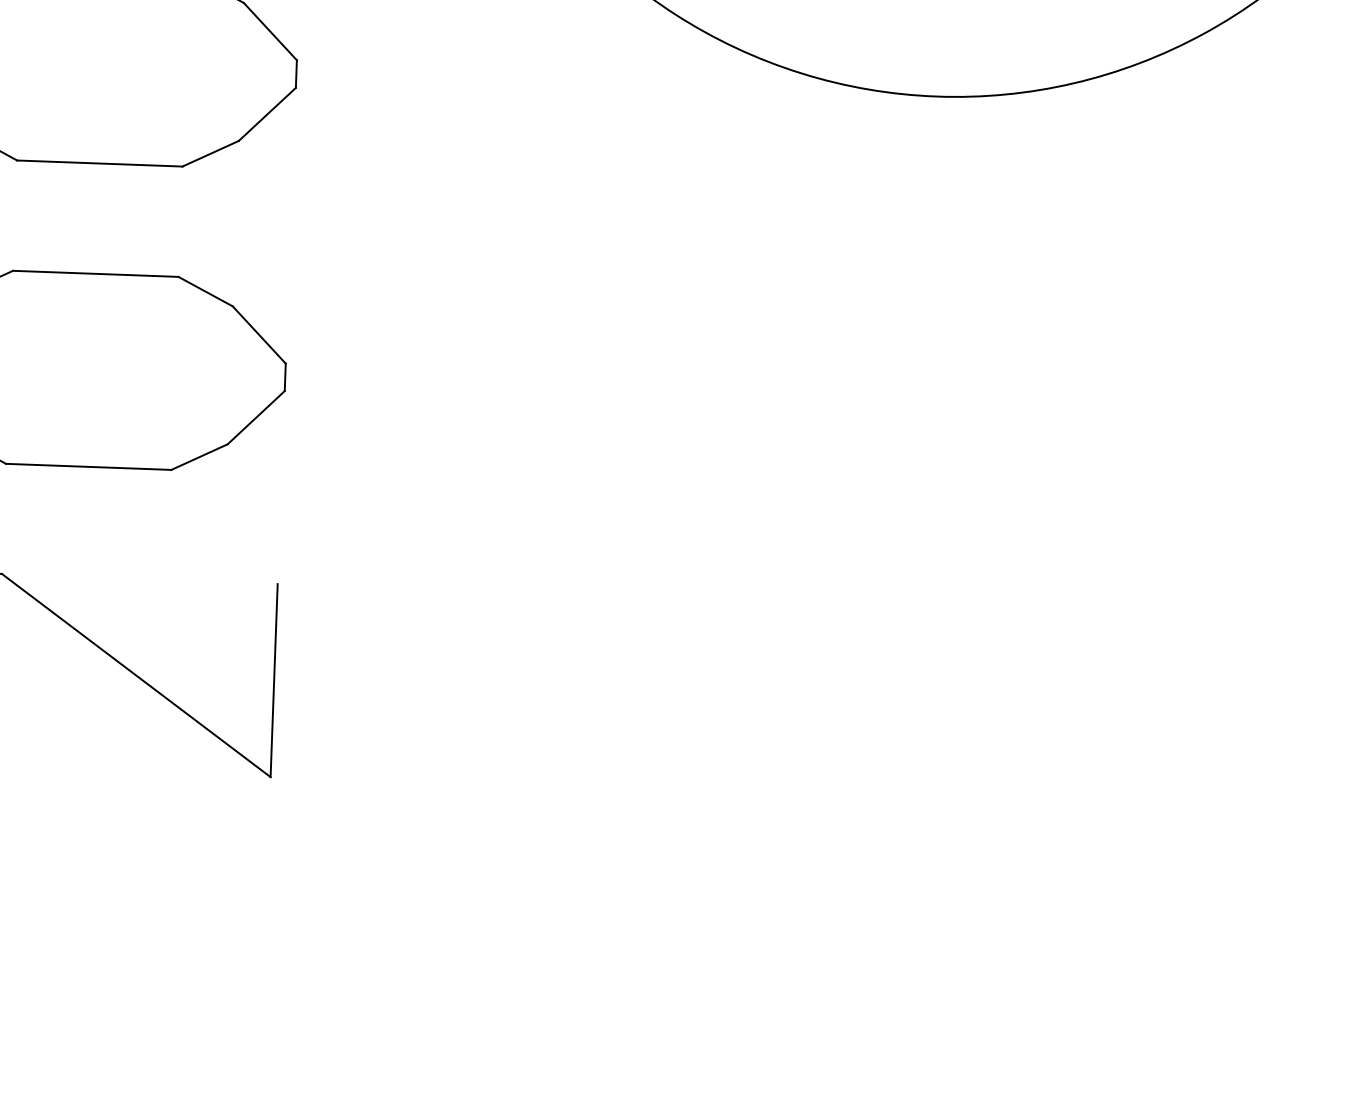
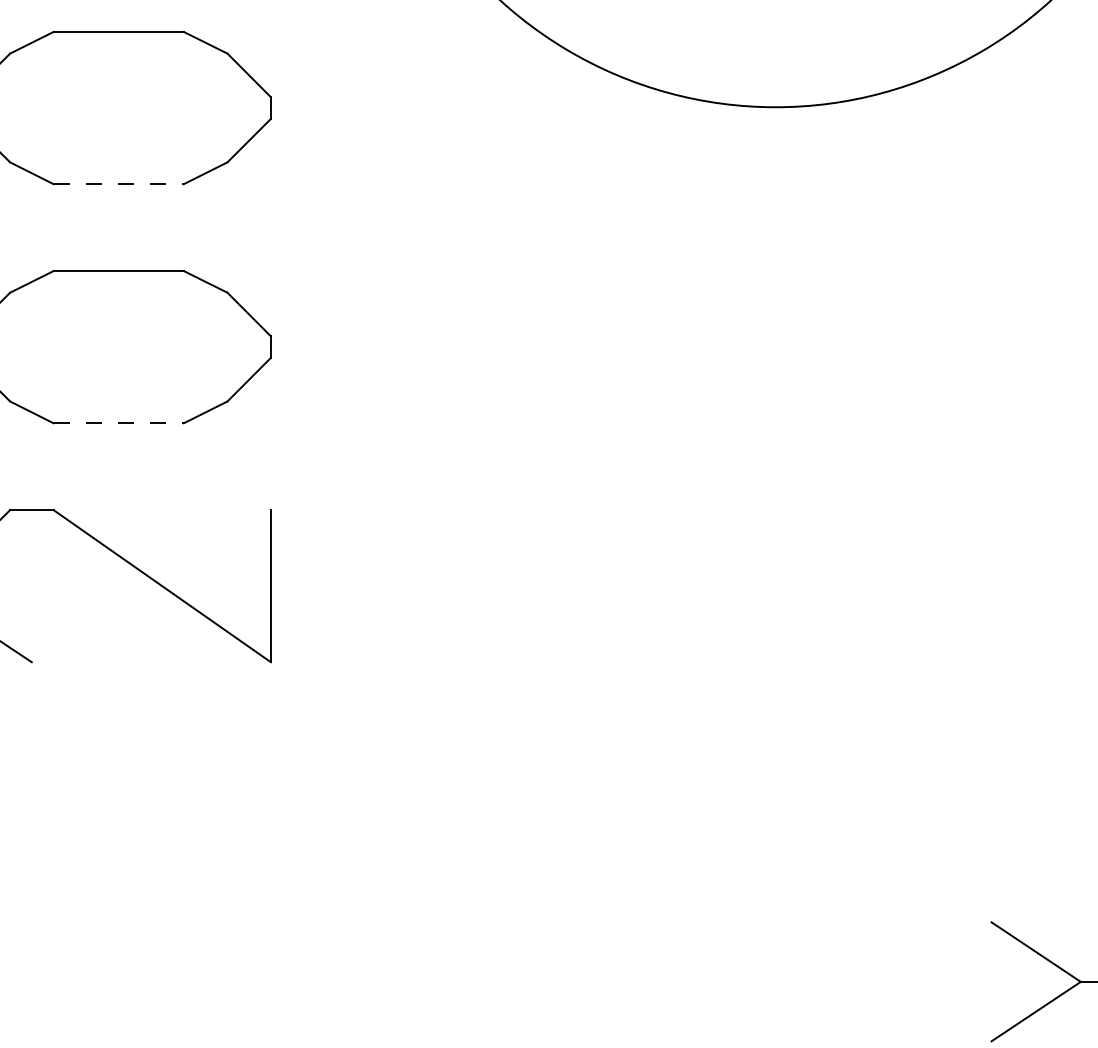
line: (100, 164) -> (119, 184), solid -> dashed
line: (89, 467) -> (119, 423), solid -> dashed

